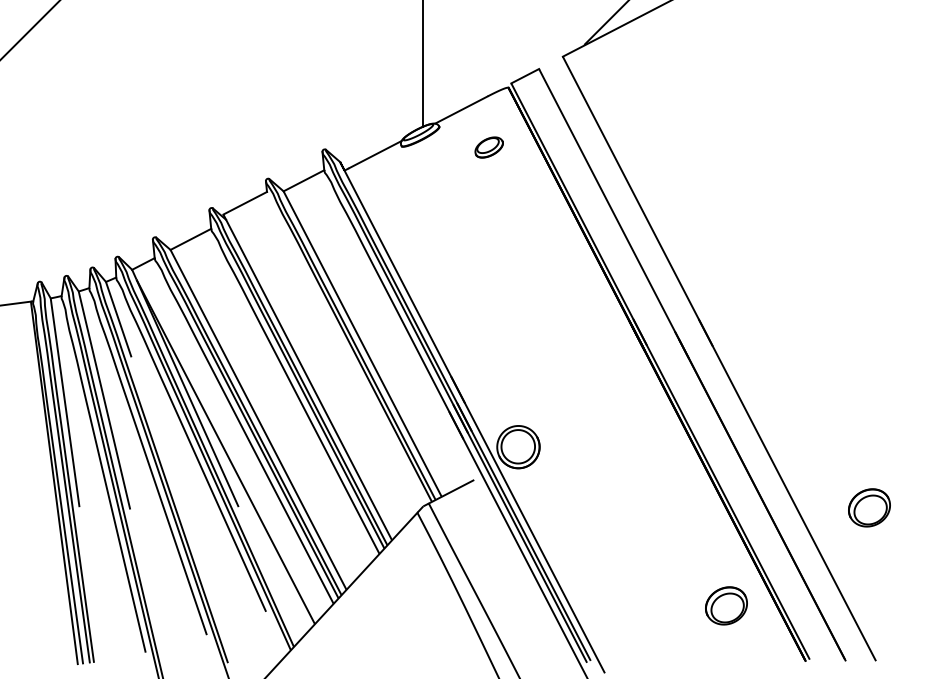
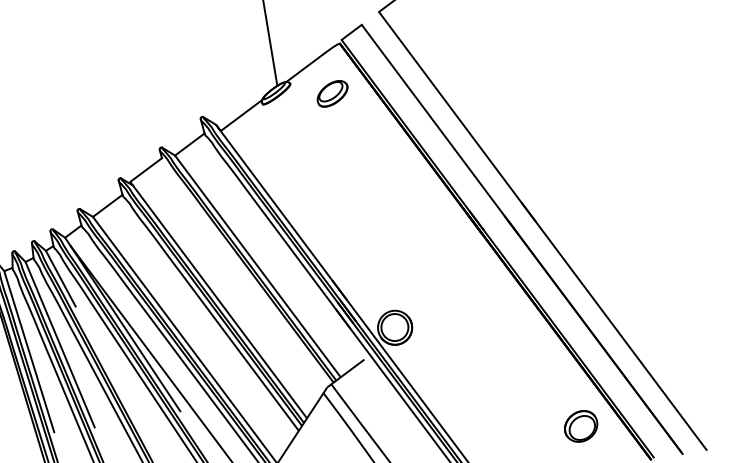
part: (488, 147) -> (331, 93), size x1.43
part: (869, 507) -> (681, 329), removed

